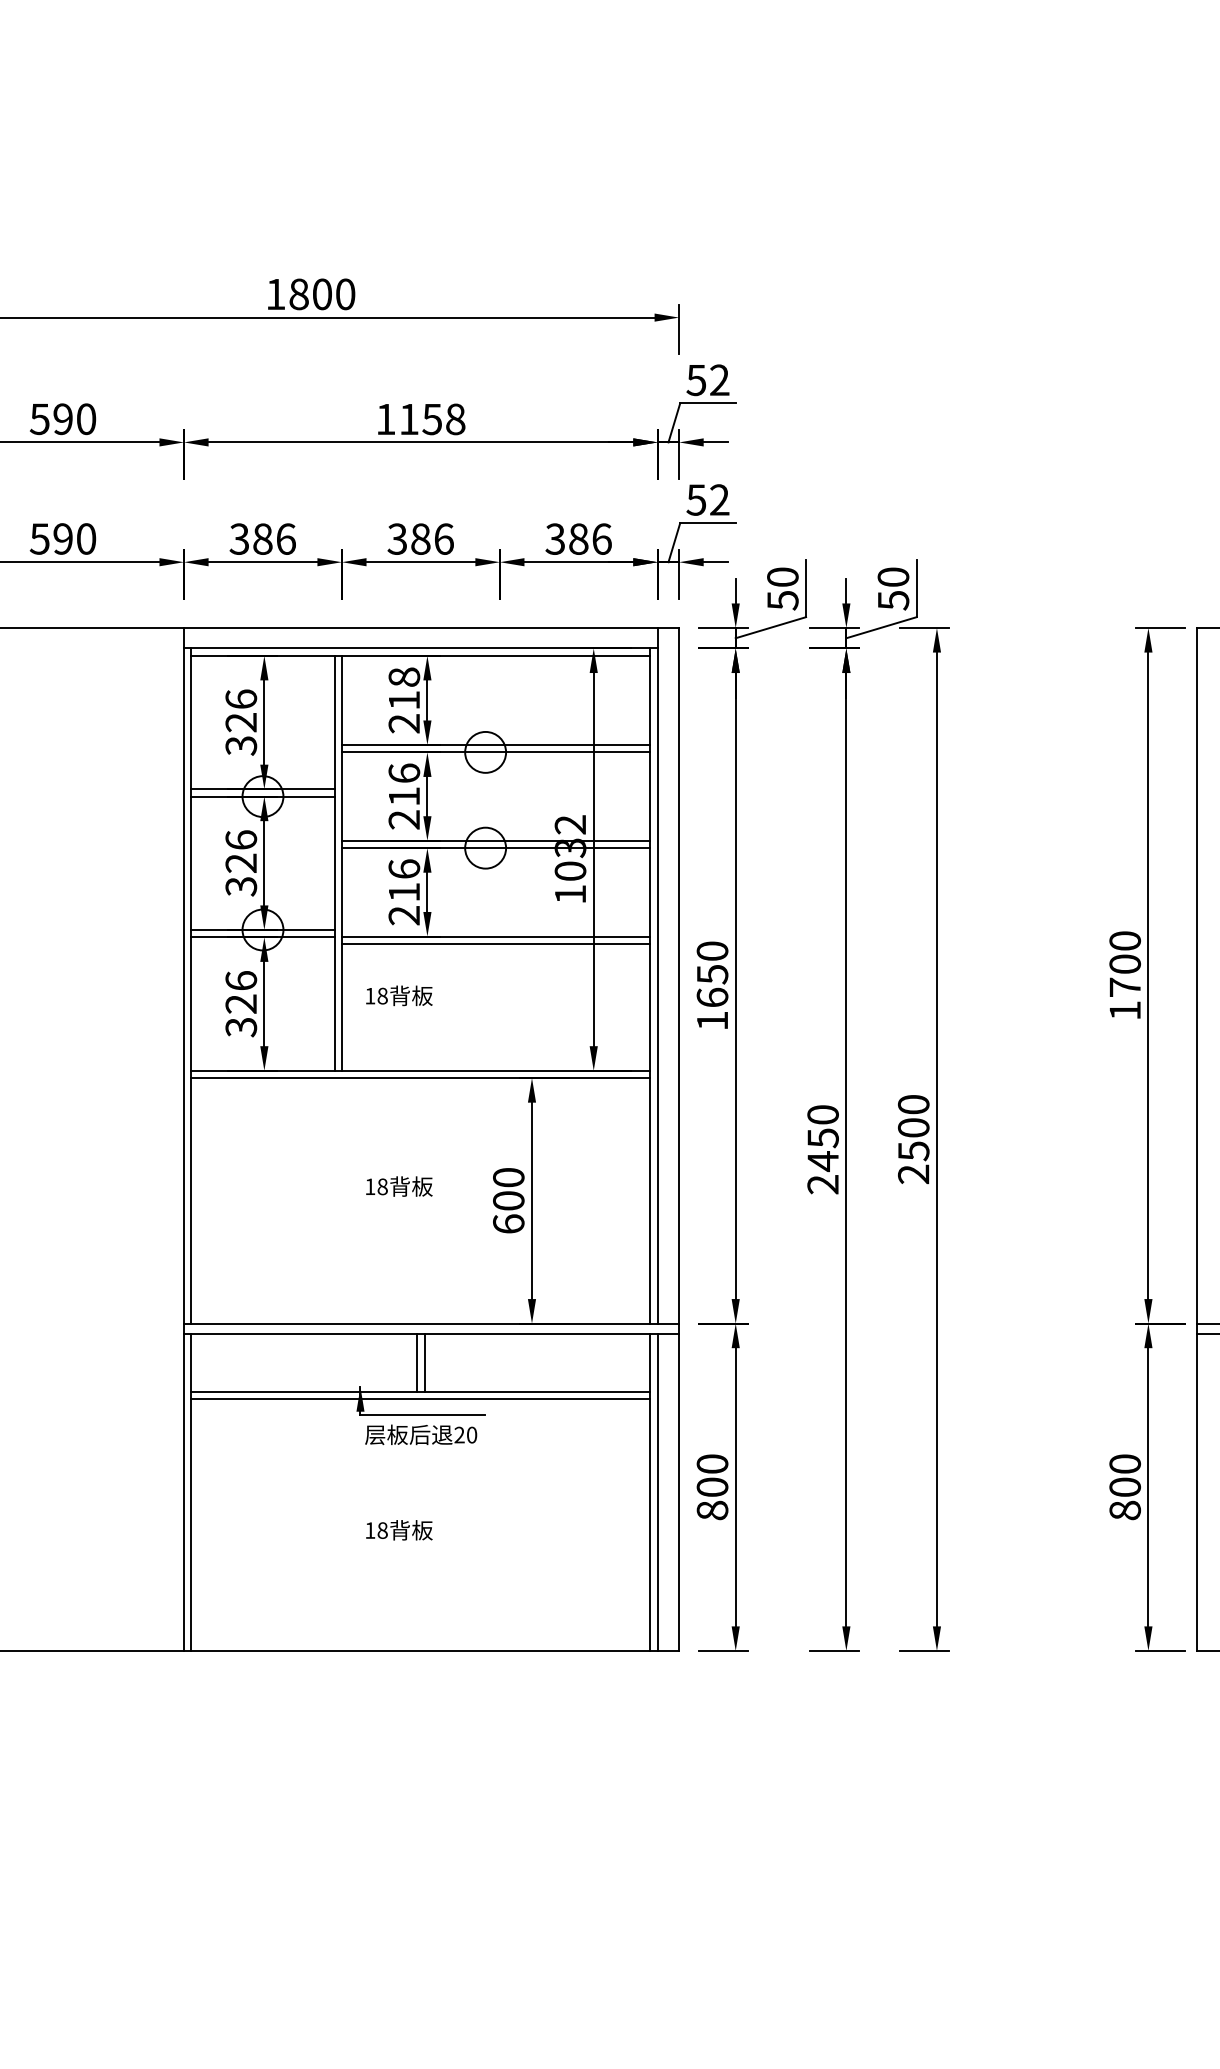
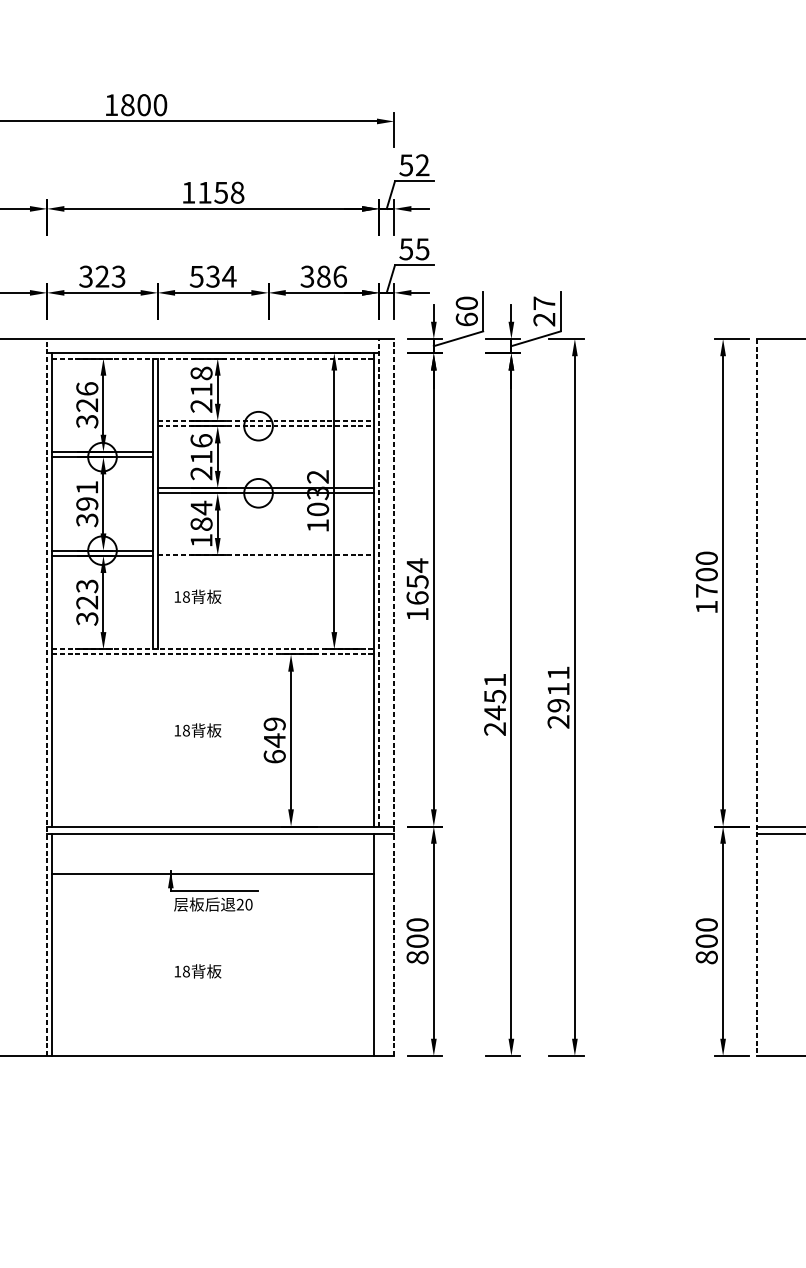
text: (719, 499) -> (422, 248), 52 -> 55
text: (274, 538) -> (110, 276), 386 -> 323
text: (420, 538) -> (212, 276), 386 -> 534
text: (893, 588) -> (544, 311), 50 -> 27
text: (782, 600) -> (466, 319), 50 -> 60
line: (420, 655) -> (212, 358), solid -> dashed
line: (496, 745) -> (266, 421), solid -> dashed
line: (496, 752) -> (266, 426), solid -> dashed
text: (241, 851) -> (87, 495), 326 -> 391
text: (404, 891) -> (201, 523), 216 -> 184
line: (496, 936) -> (266, 555), solid -> dashed
line: (495, 943) -> (265, 560), removed
text: (712, 950) -> (417, 565), 1650 -> 1654
line: (657, 975) -> (379, 582), solid -> dashed
text: (241, 980) -> (87, 586), 326 -> 323
line: (420, 1070) -> (212, 649), solid -> dashed
line: (420, 1078) -> (212, 654), solid -> dashed
text: (822, 1114) -> (494, 679), 2450 -> 2451
text: (913, 1128) -> (558, 689), 2500 -> 2911
line: (184, 1139) -> (47, 697), solid -> dashed
line: (679, 1139) -> (394, 697), solid -> dashed
line: (1197, 1140) -> (757, 698), solid -> dashed
text: (508, 1189) -> (274, 732), 600 -> 649
line: (417, 1362) -> (210, 853), removed
line: (424, 1362) -> (215, 853), removed
line: (420, 1399) -> (212, 879), removed
line: (657, 1491) -> (379, 944), removed

